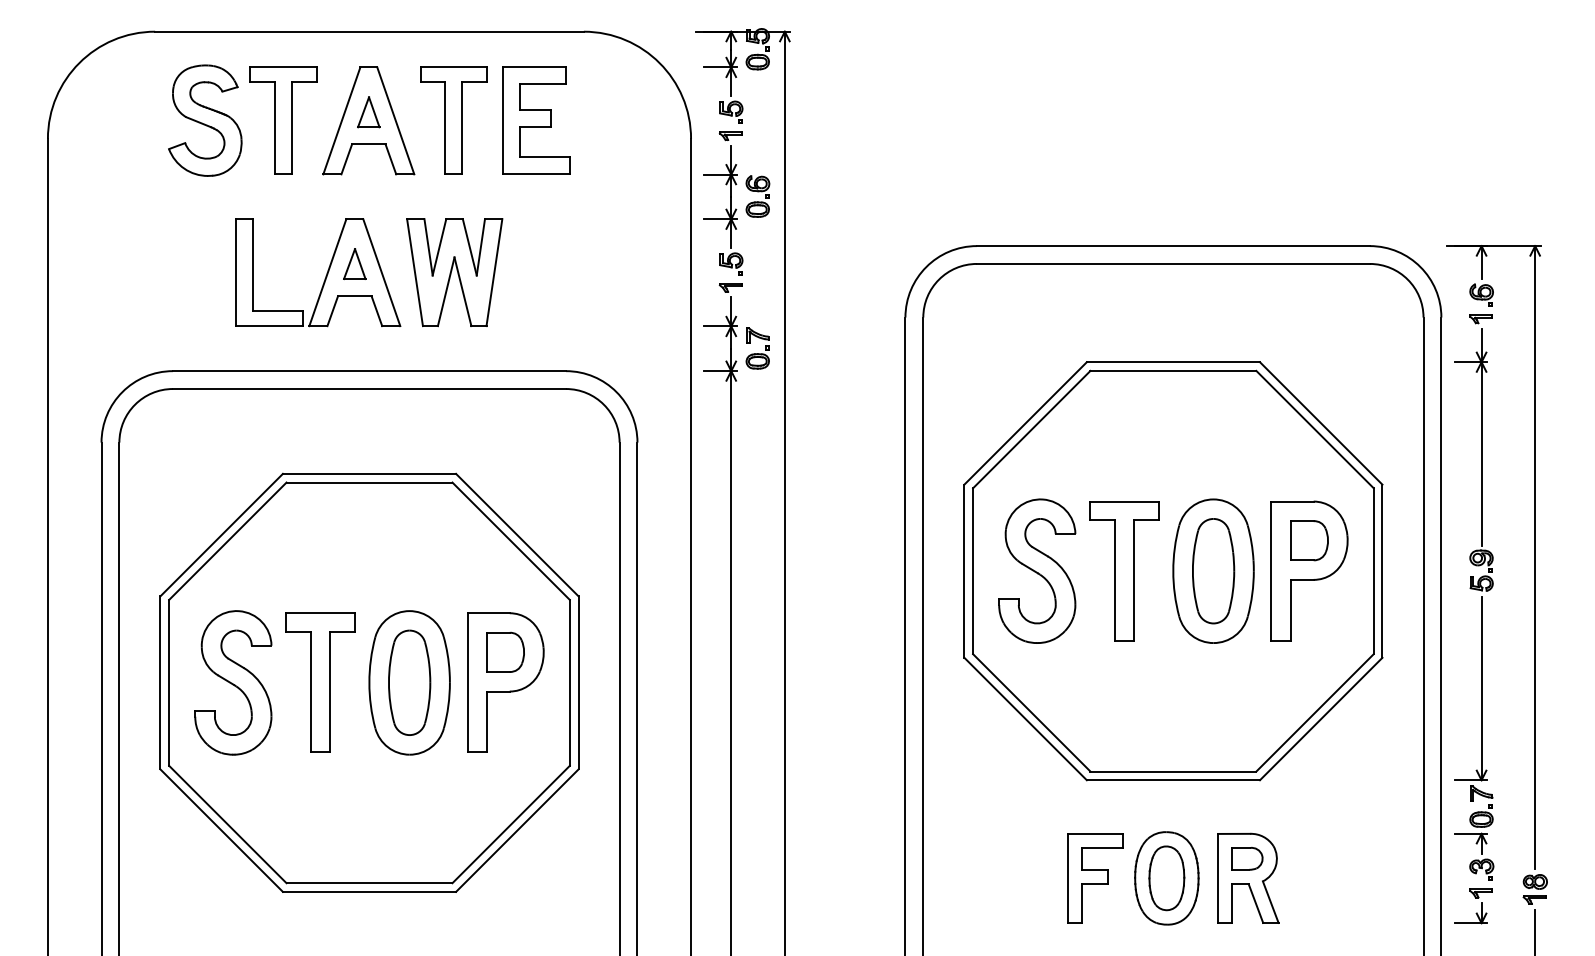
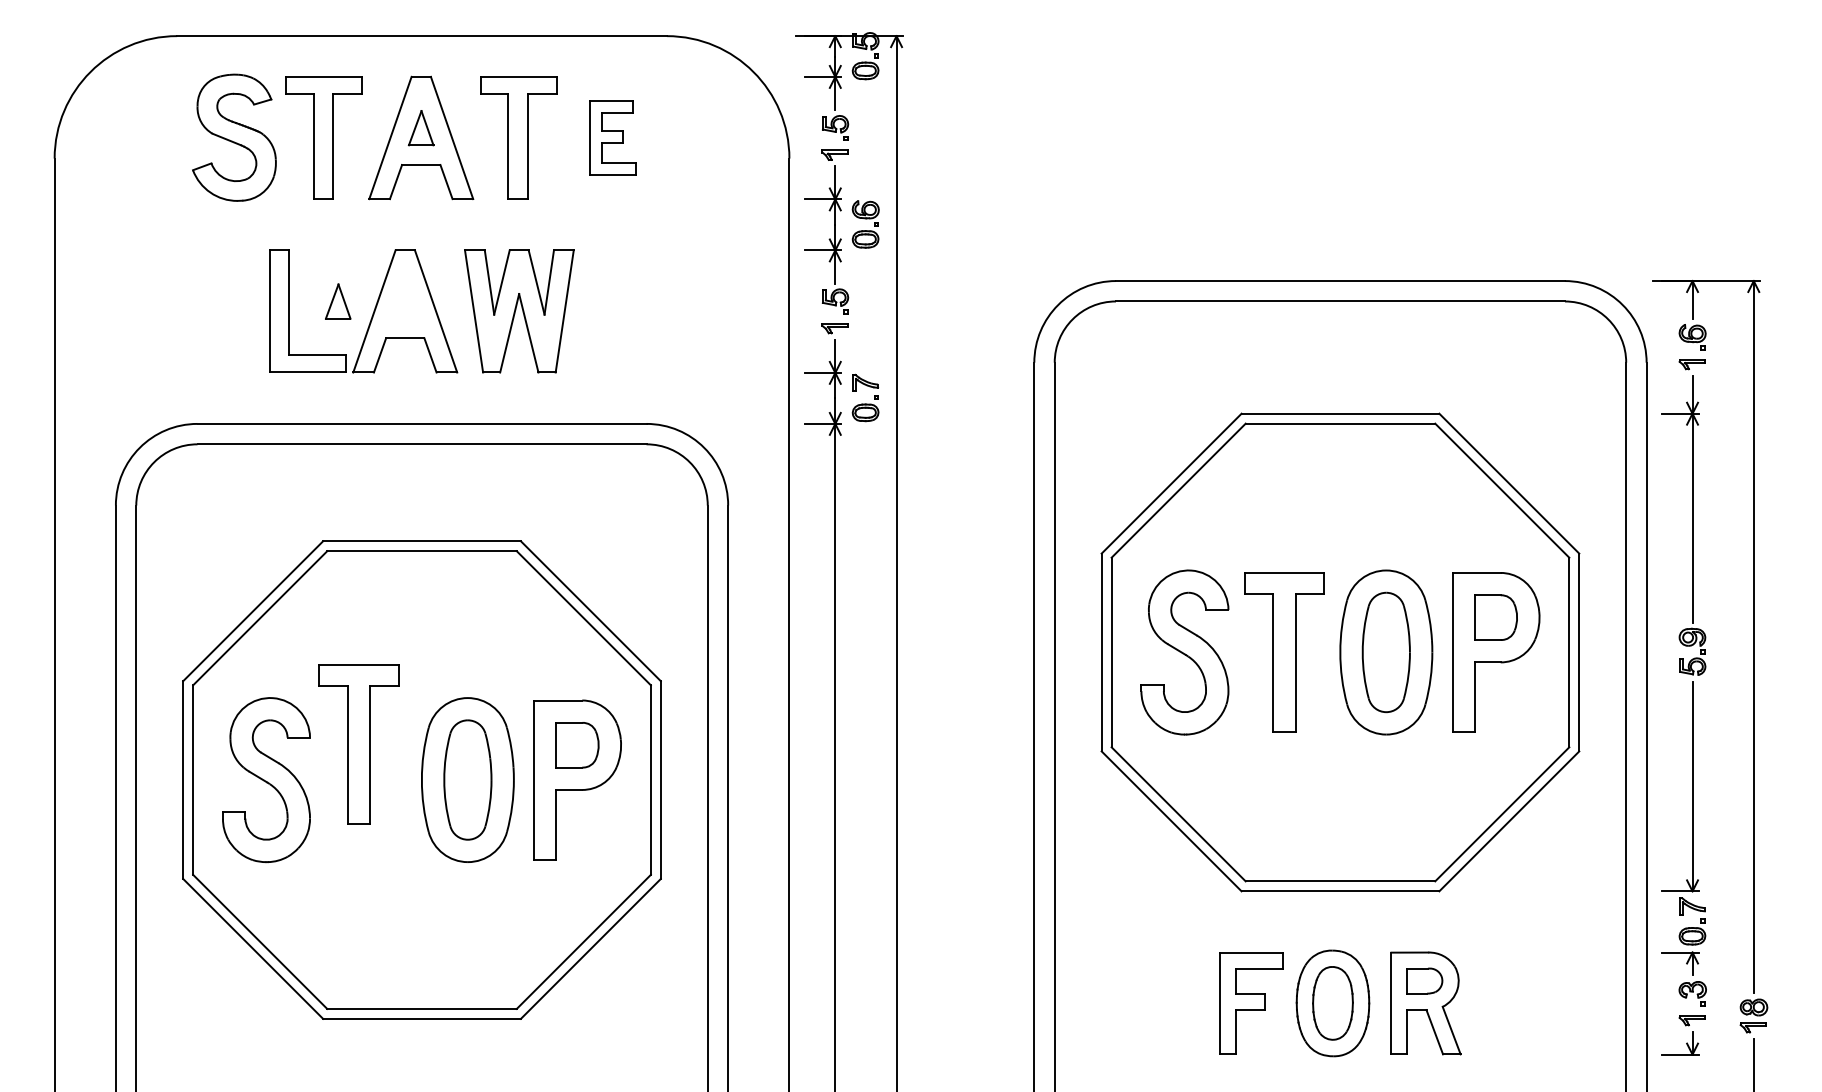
part: (536, 120) -> (612, 137), size x0.6
part: (355, 263) -> (338, 301), moved
part: (320, 683) -> (358, 744), moved

